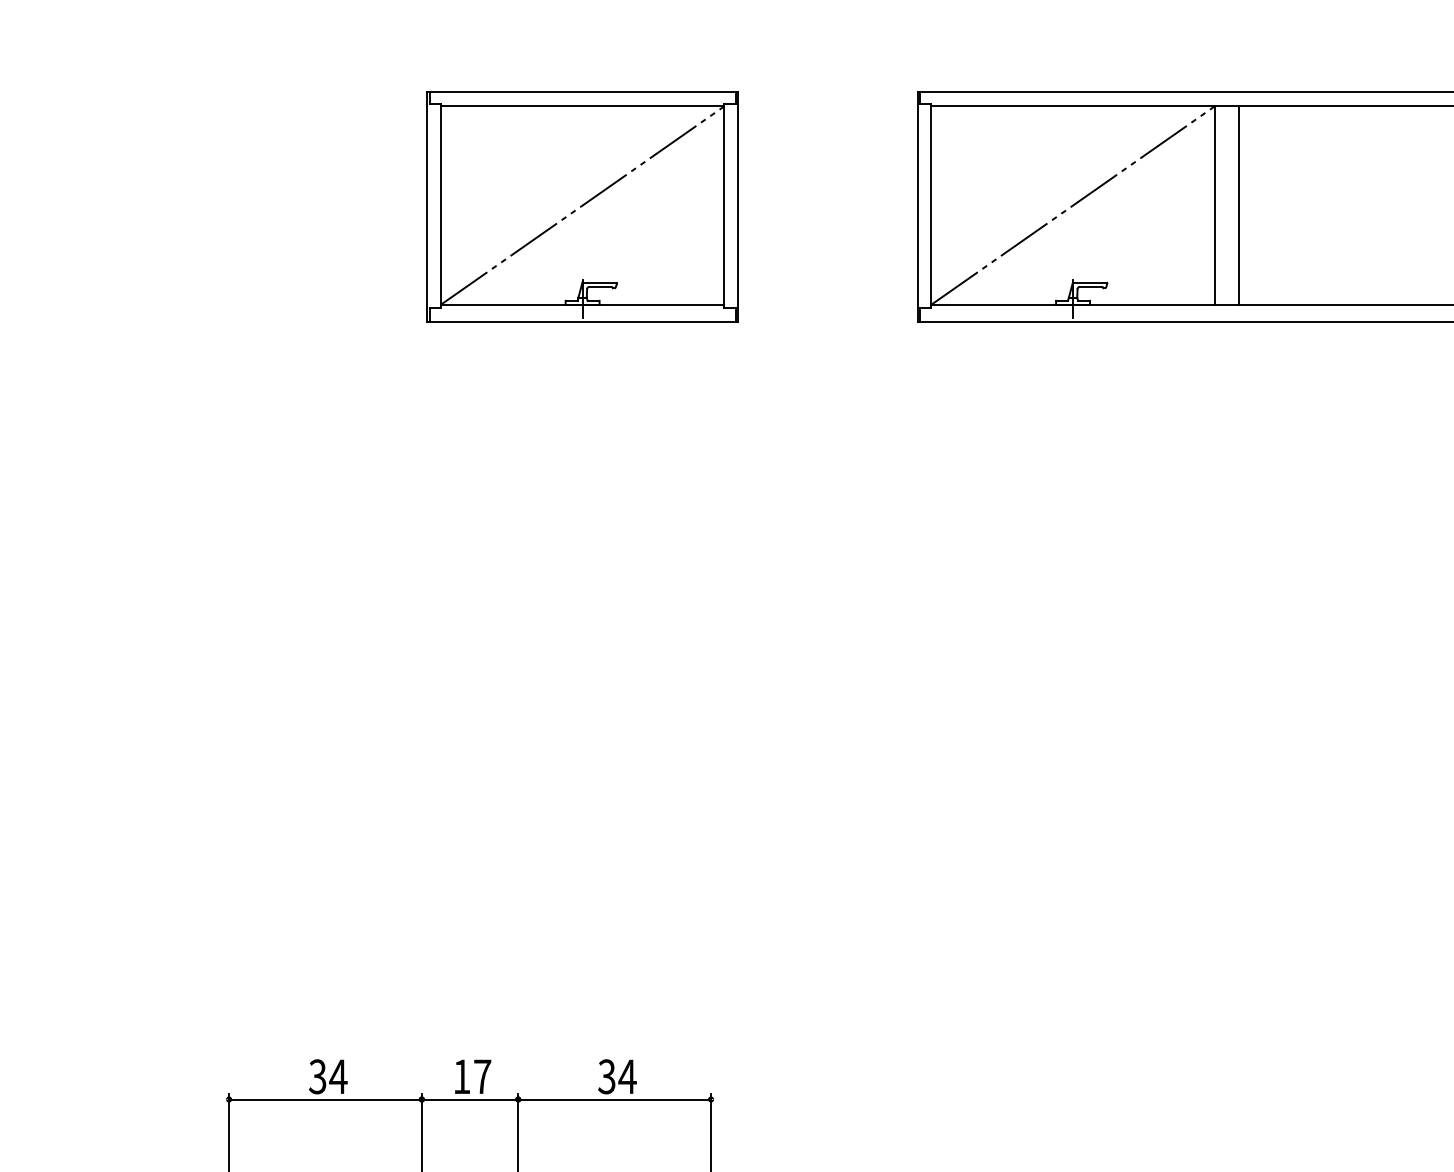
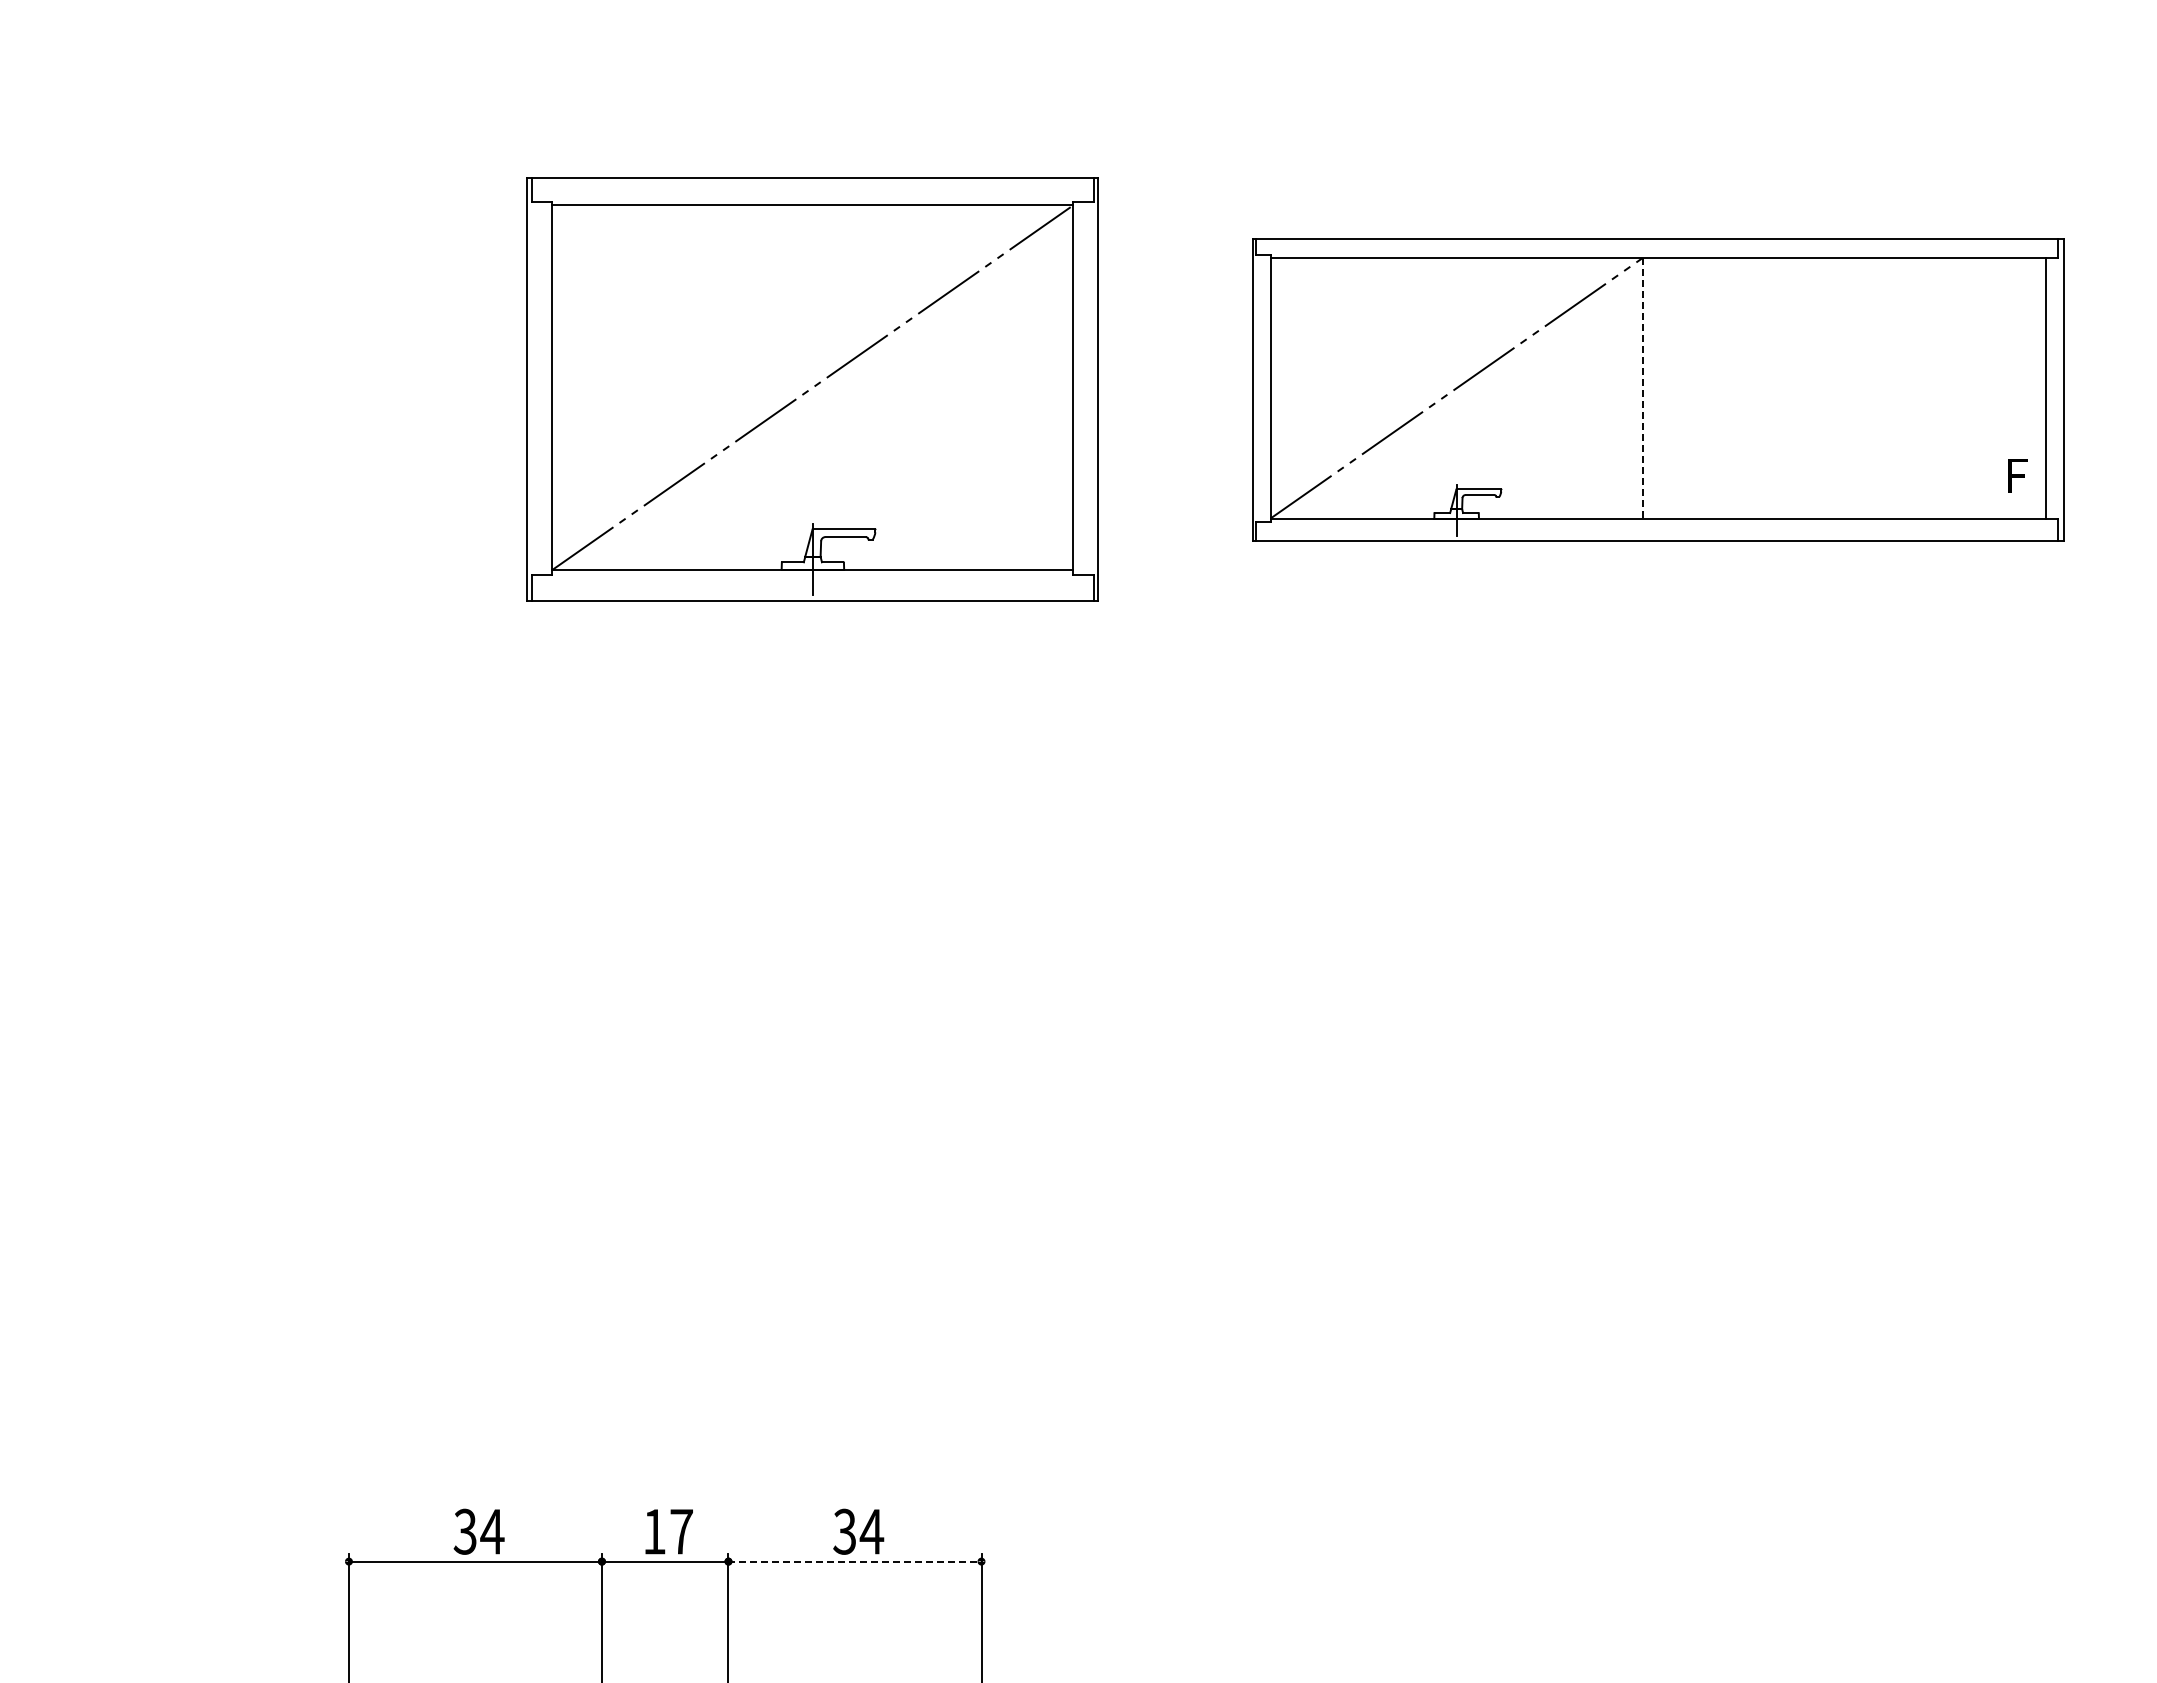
line: (1214, 205) -> (1642, 388), solid -> dashed
line: (1239, 205) -> (1674, 388), removed
part: (582, 206) -> (812, 389), size x1.4
line: (614, 1099) -> (854, 1561), solid -> dashed

